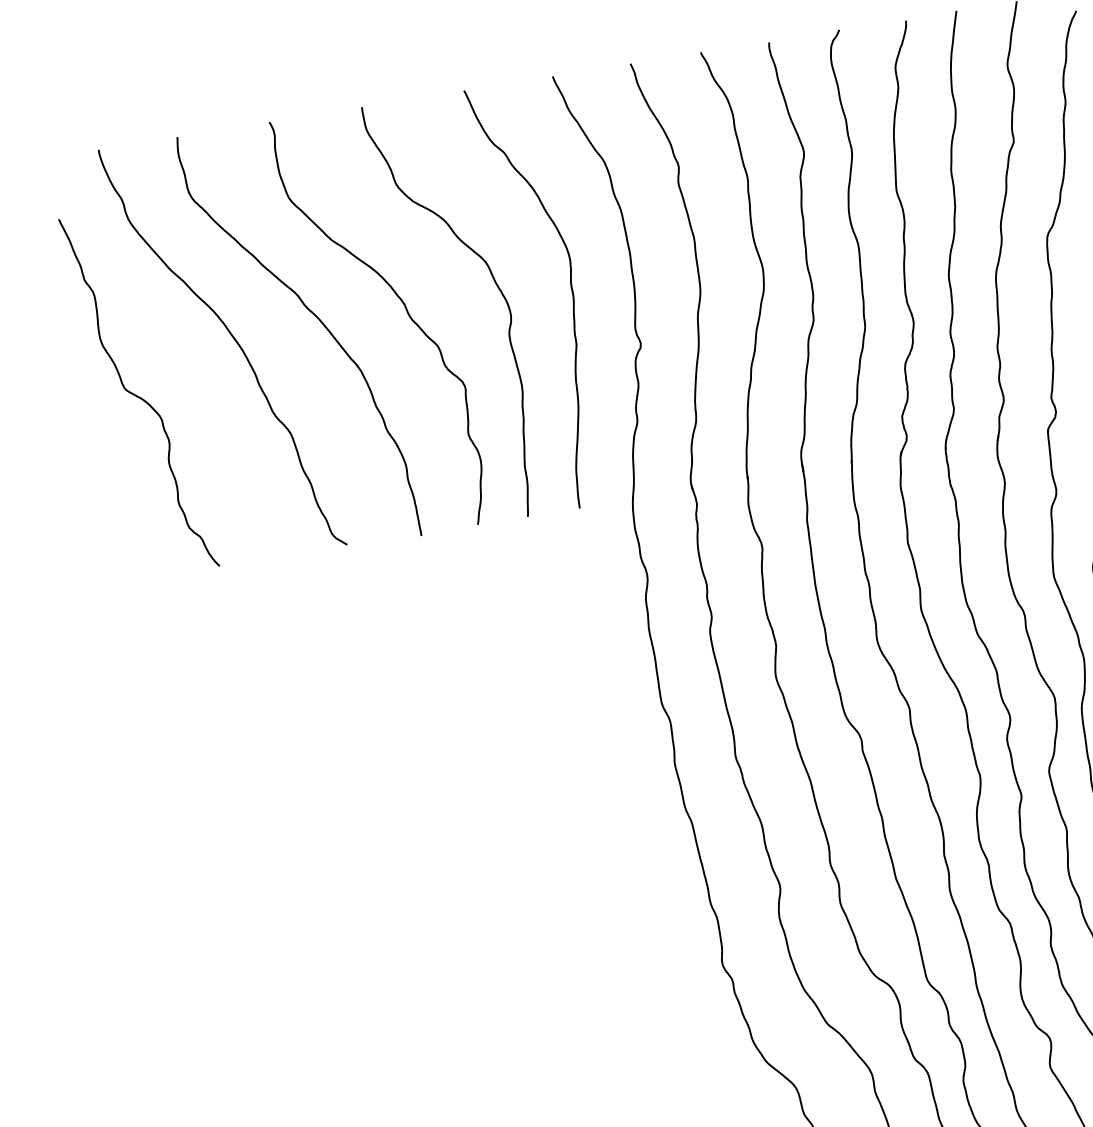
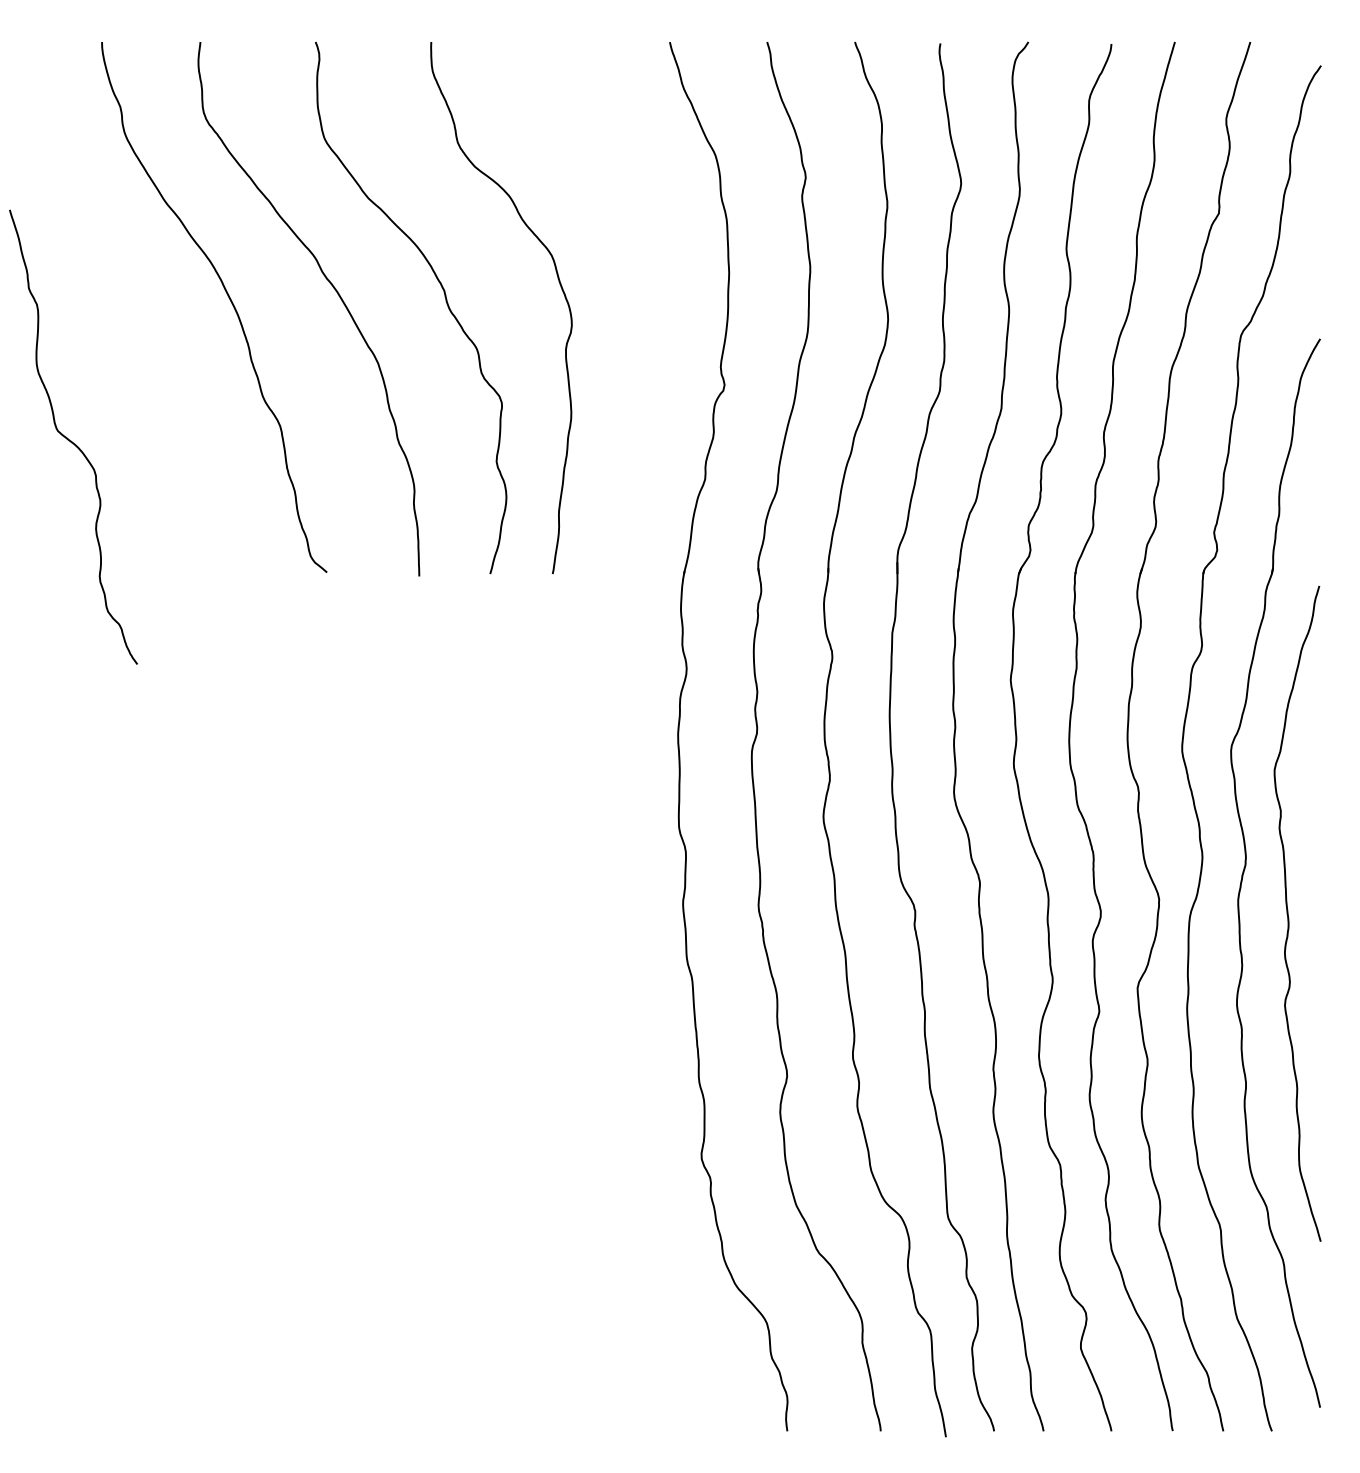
curve: (571, 291) -> (650, 307), removed
curve: (138, 395) -> (71, 440), moved

